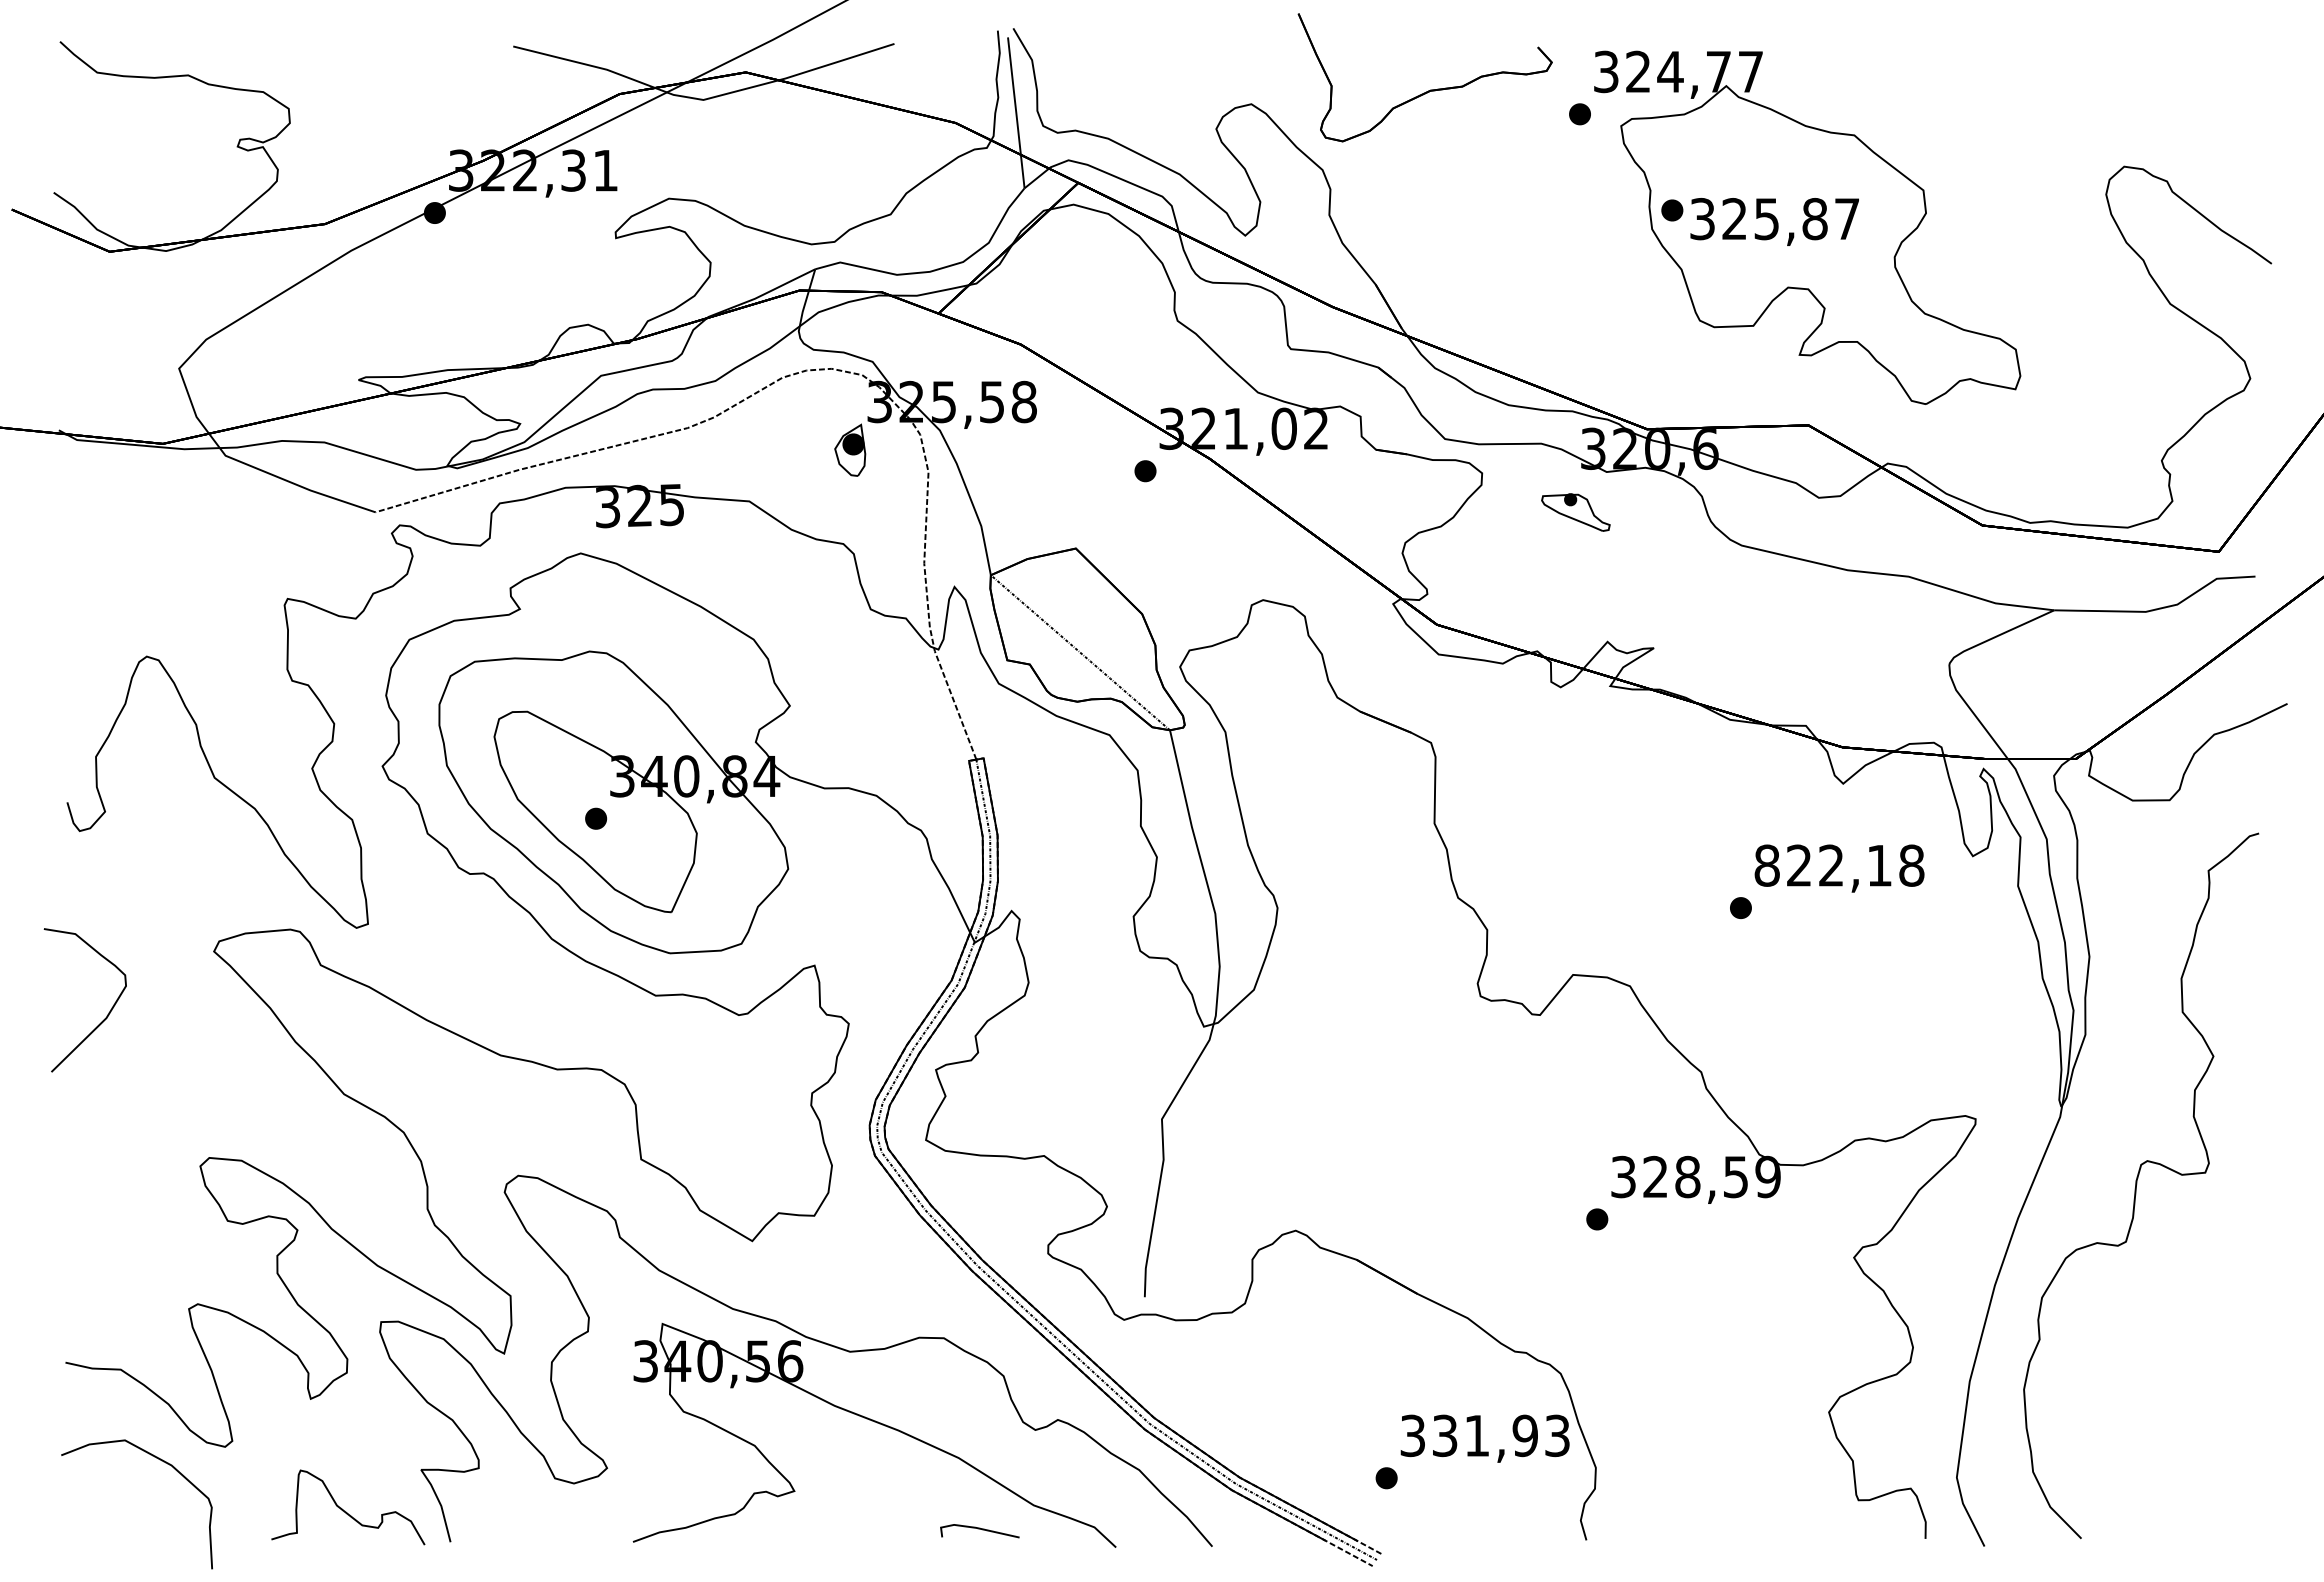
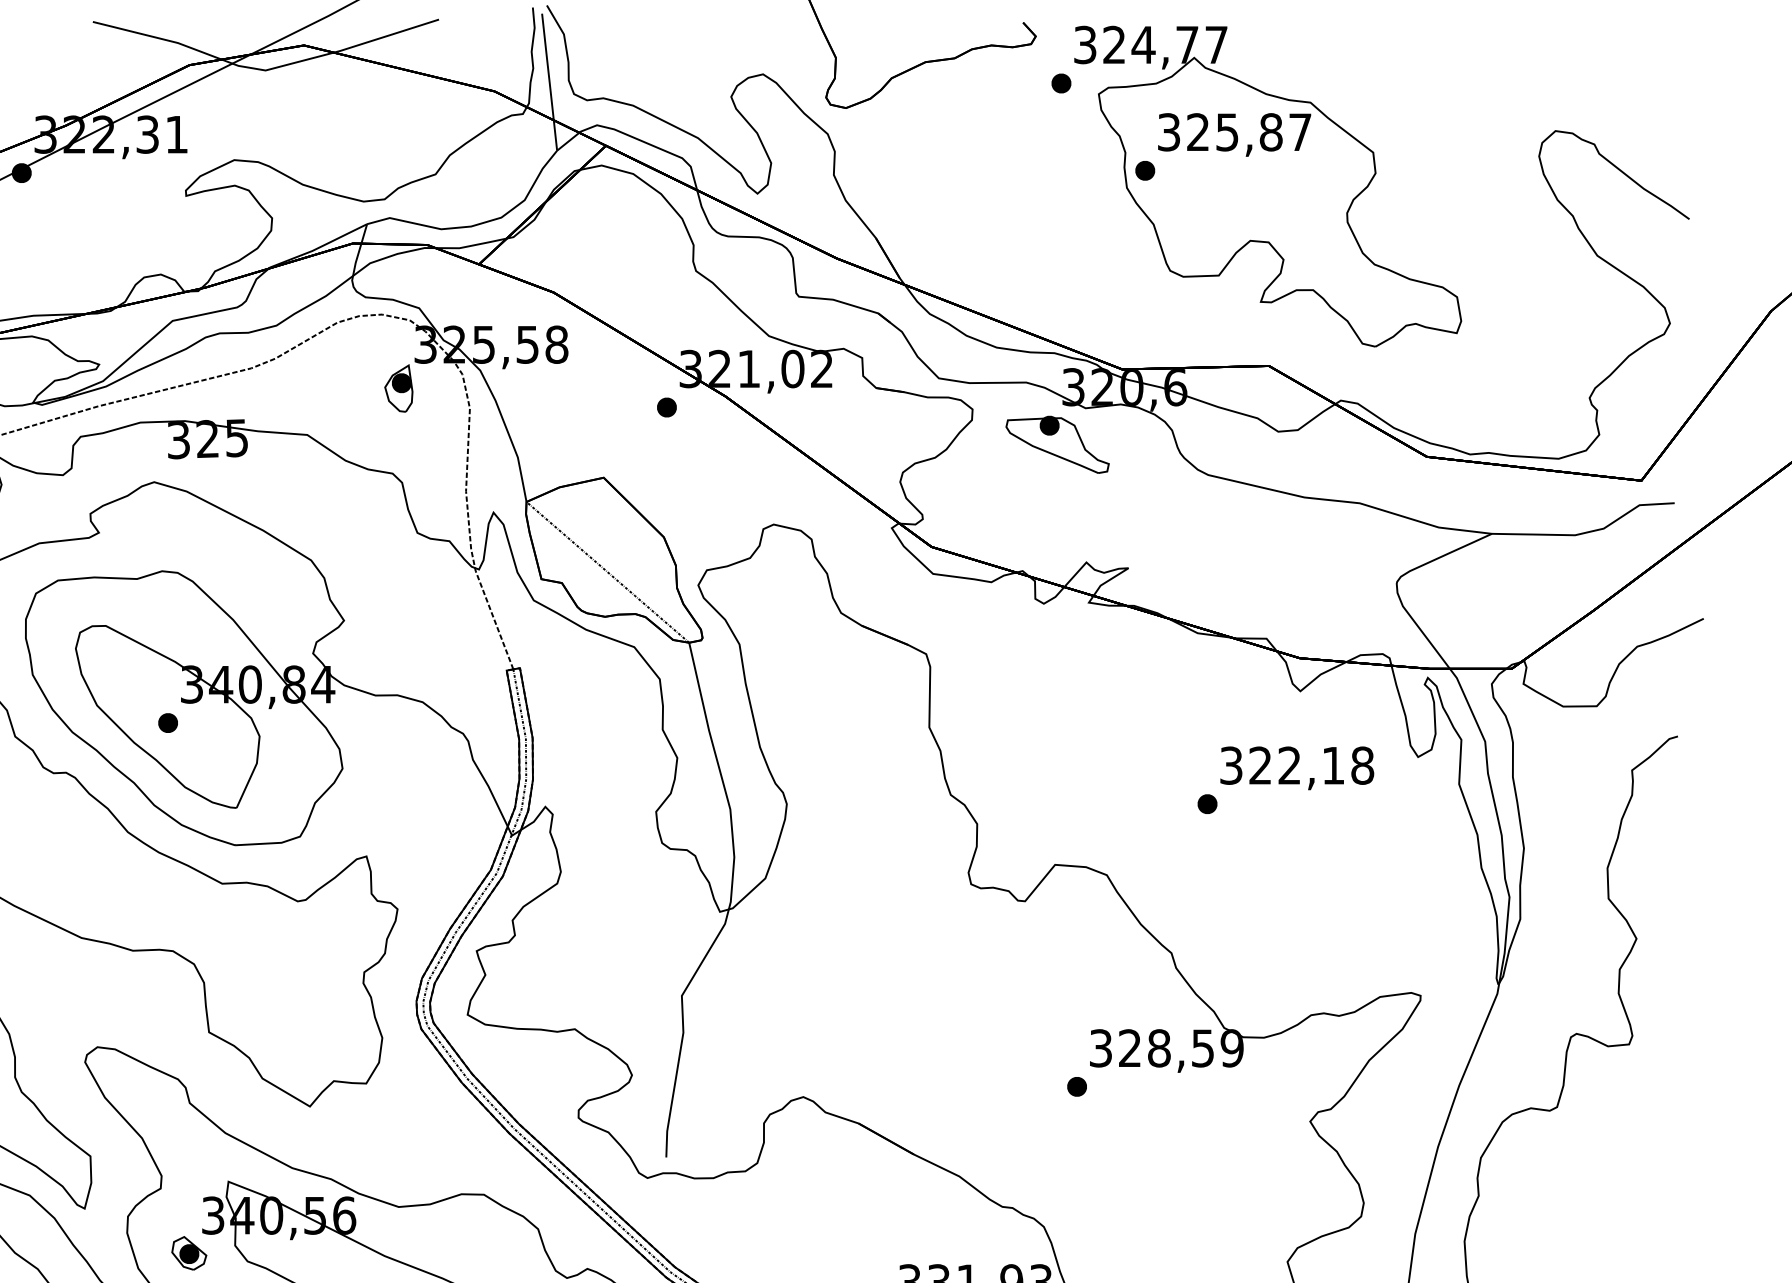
text: (1774, 221) -> (1234, 134), moved
part: (1575, 512) -> (1057, 445), size x1.67
text: (1766, 865) -> (1230, 765), 822,18 -> 322,18
part: (619, 1402) -> (189, 1253), added

